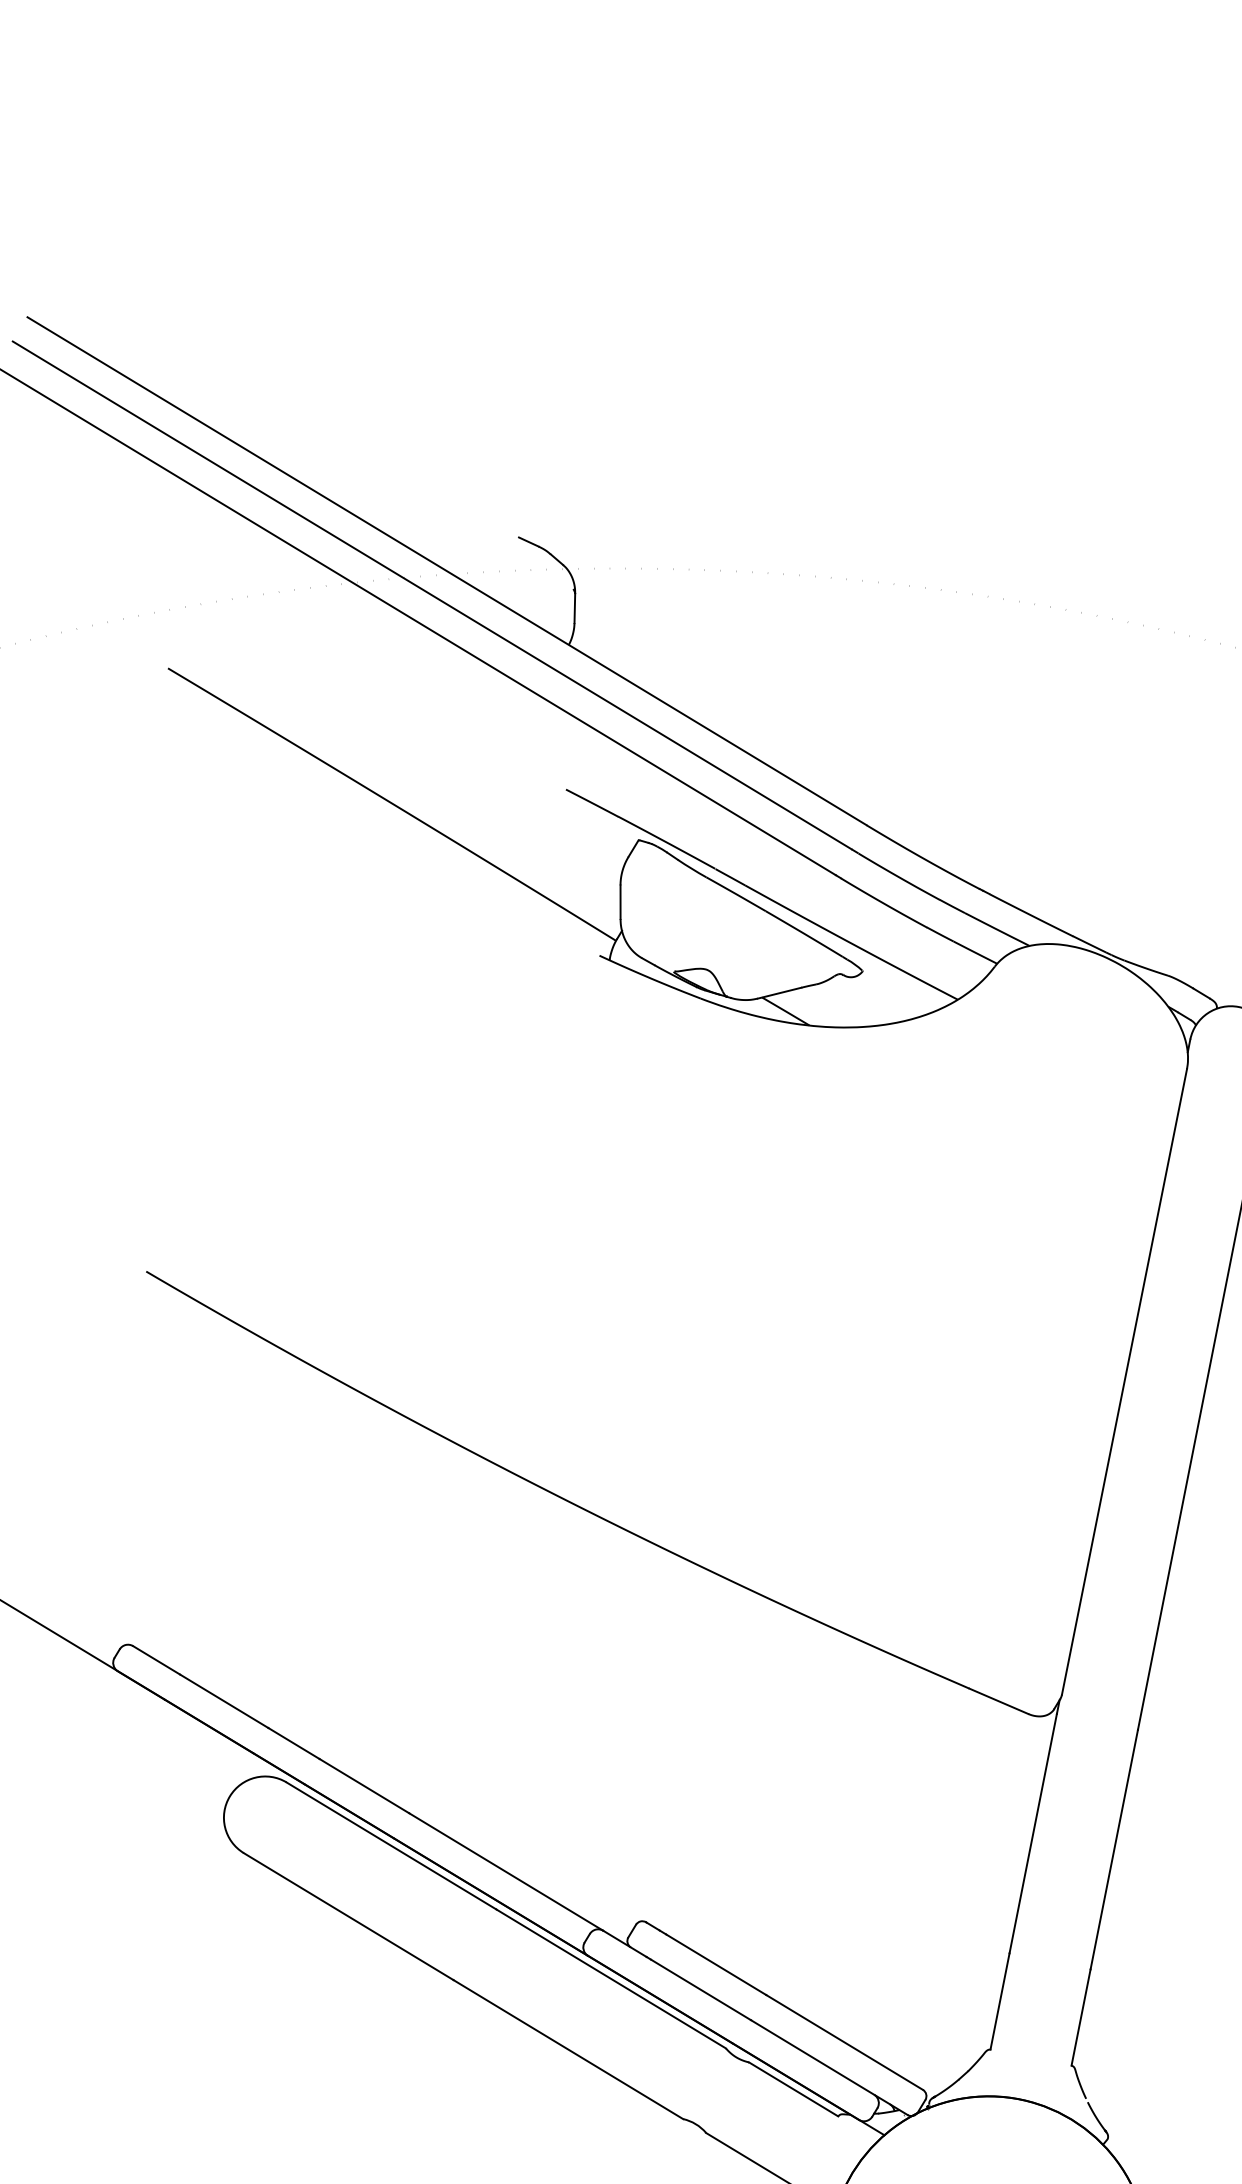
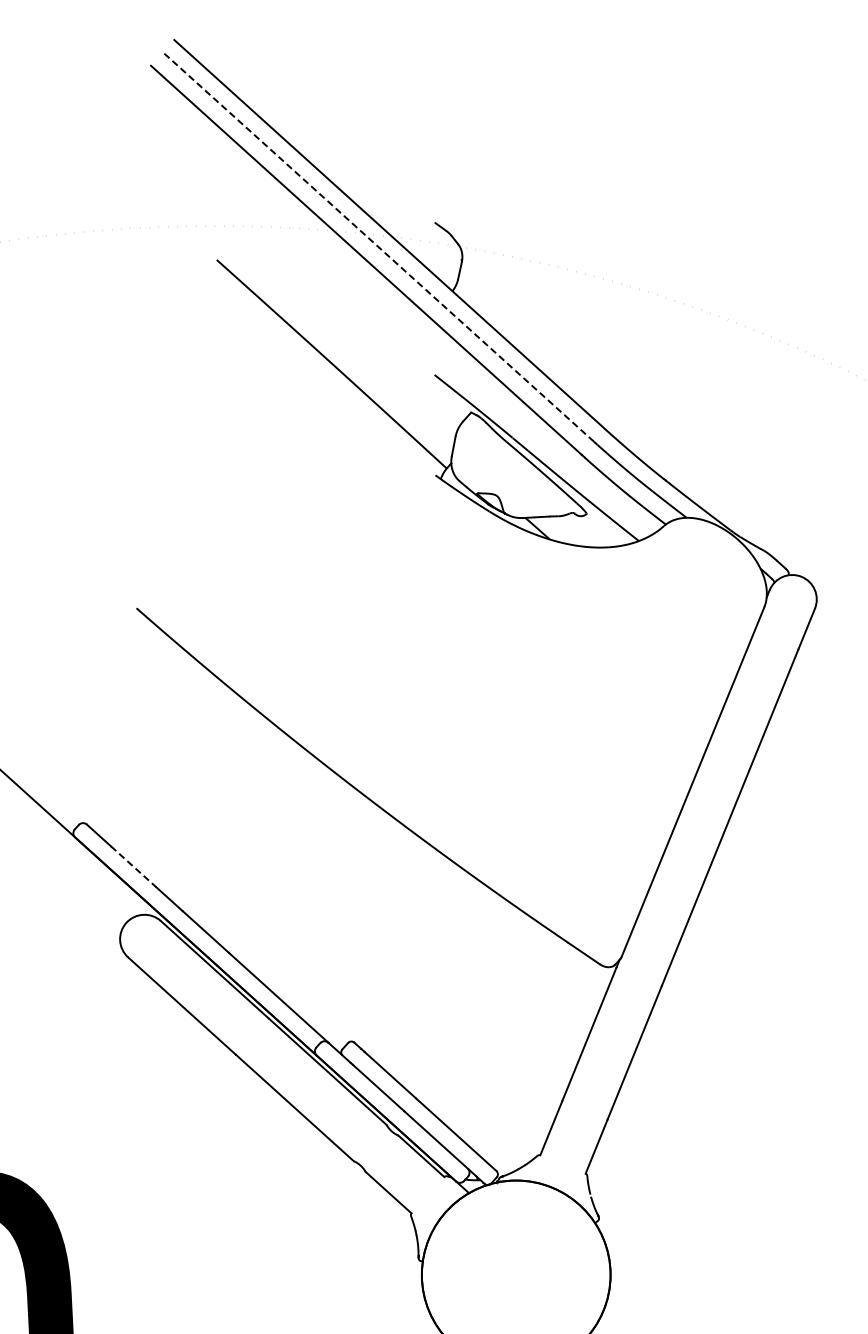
line: (431, 594) -> (378, 246), solid -> dashed
line: (223, 1700) -> (133, 866), solid -> dashed

